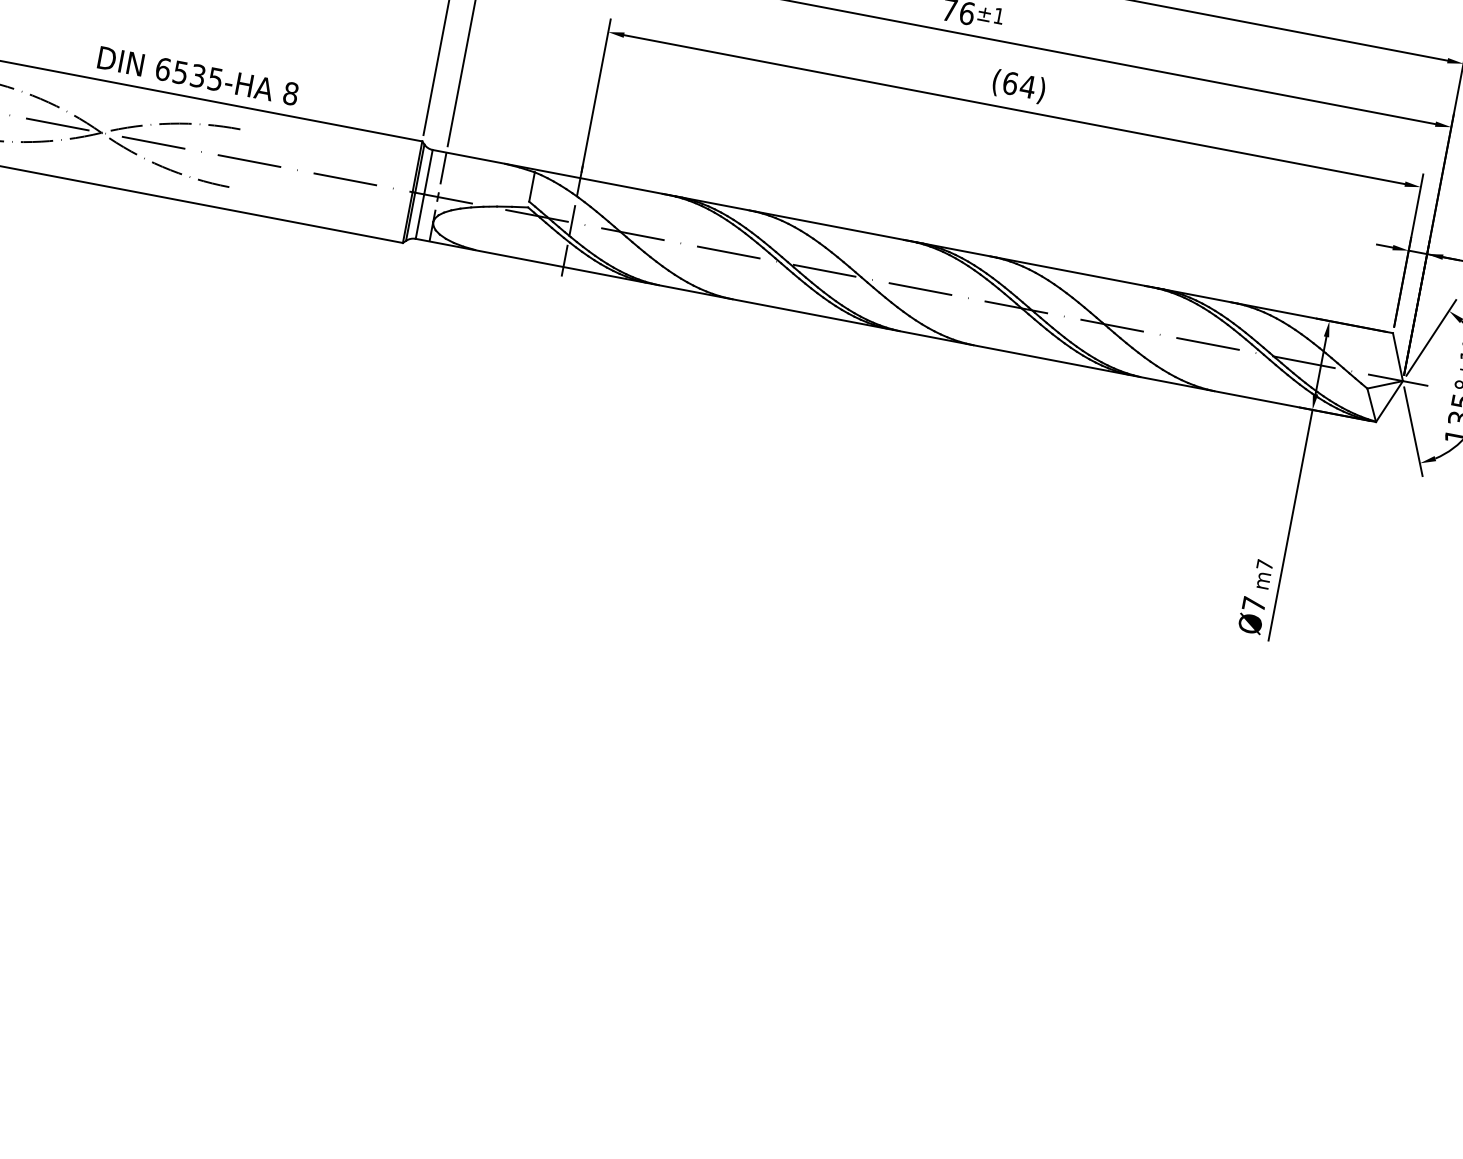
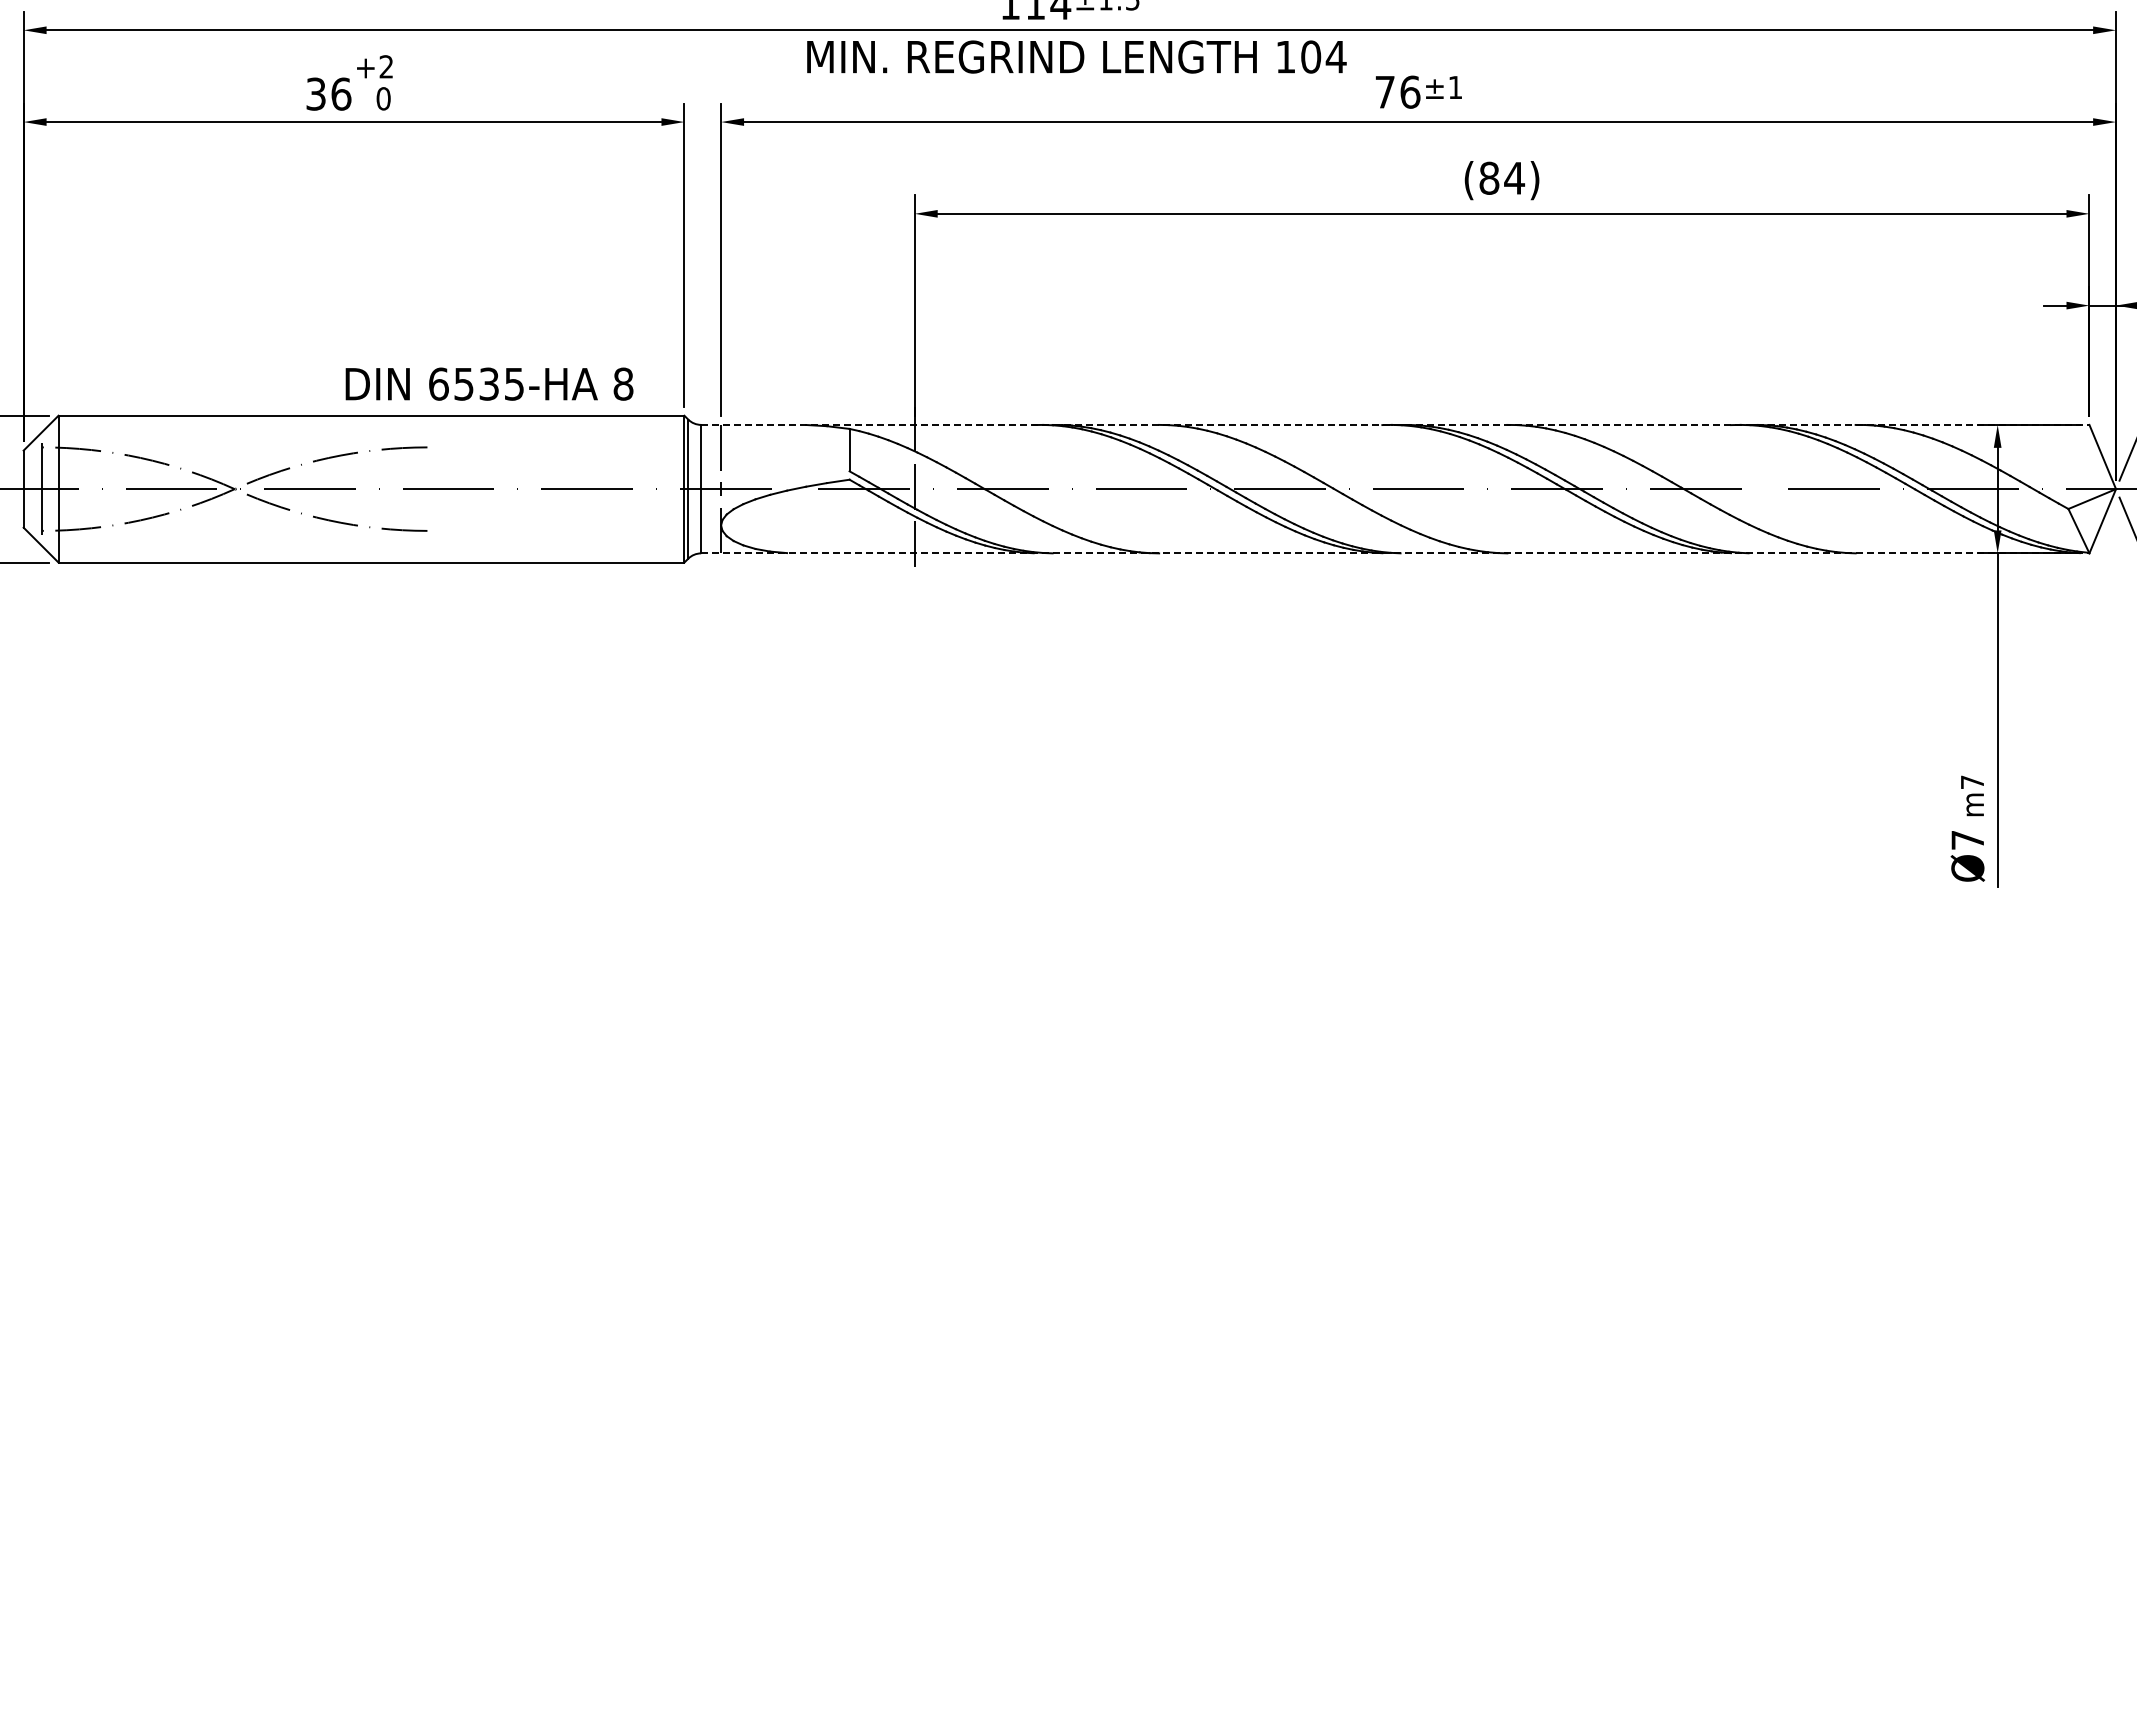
text: (198, 75) -> (489, 383), moved
text: (1010, 82) -> (1489, 177), (64) -> (84)
line: (913, 241) -> (1395, 424), solid -> dashed
line: (896, 330) -> (1395, 553), solid -> dashed

